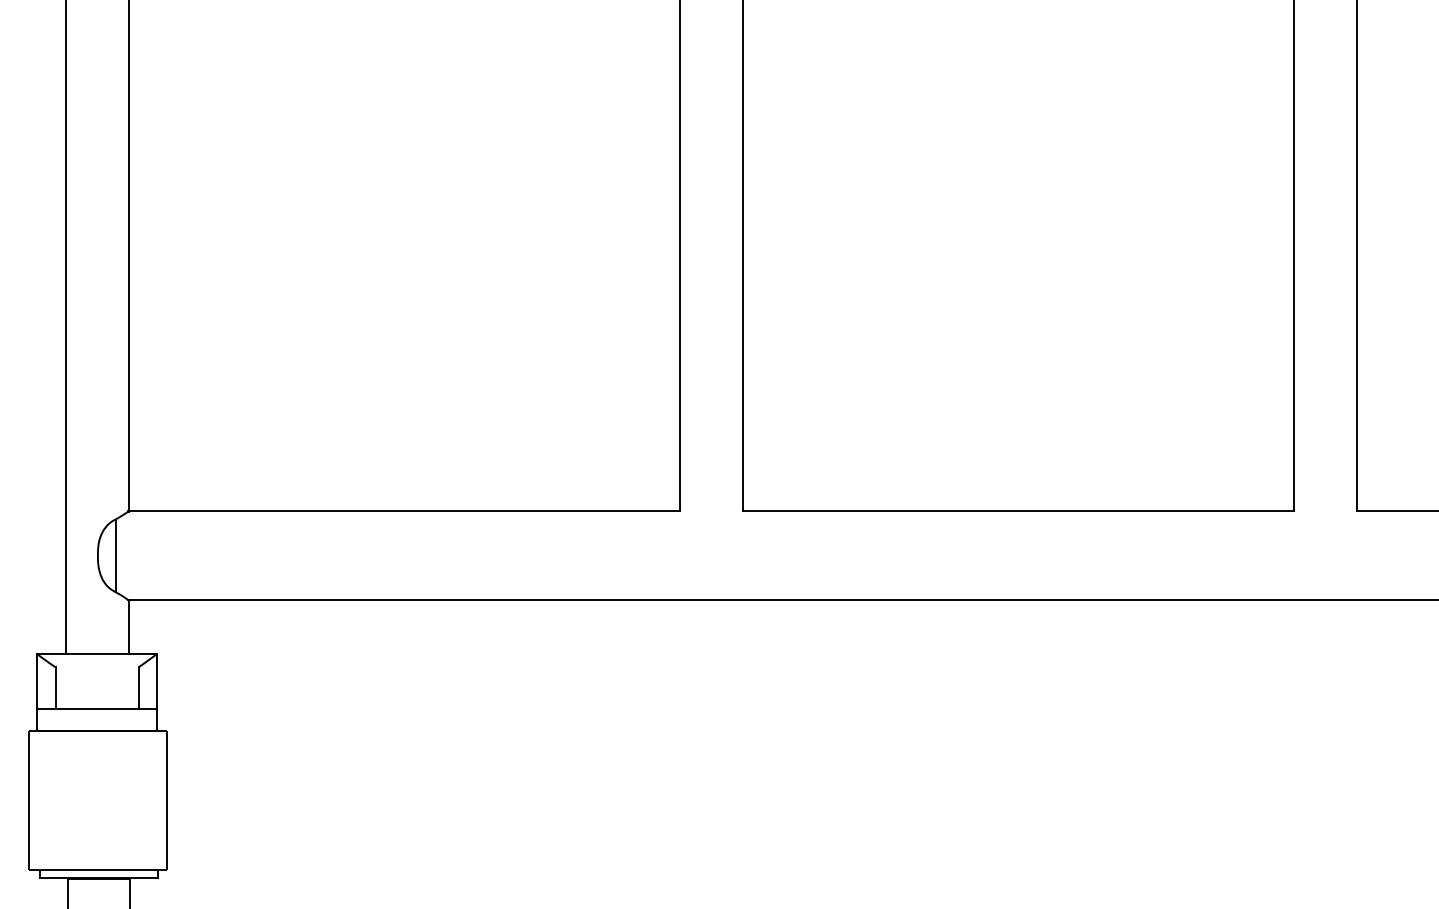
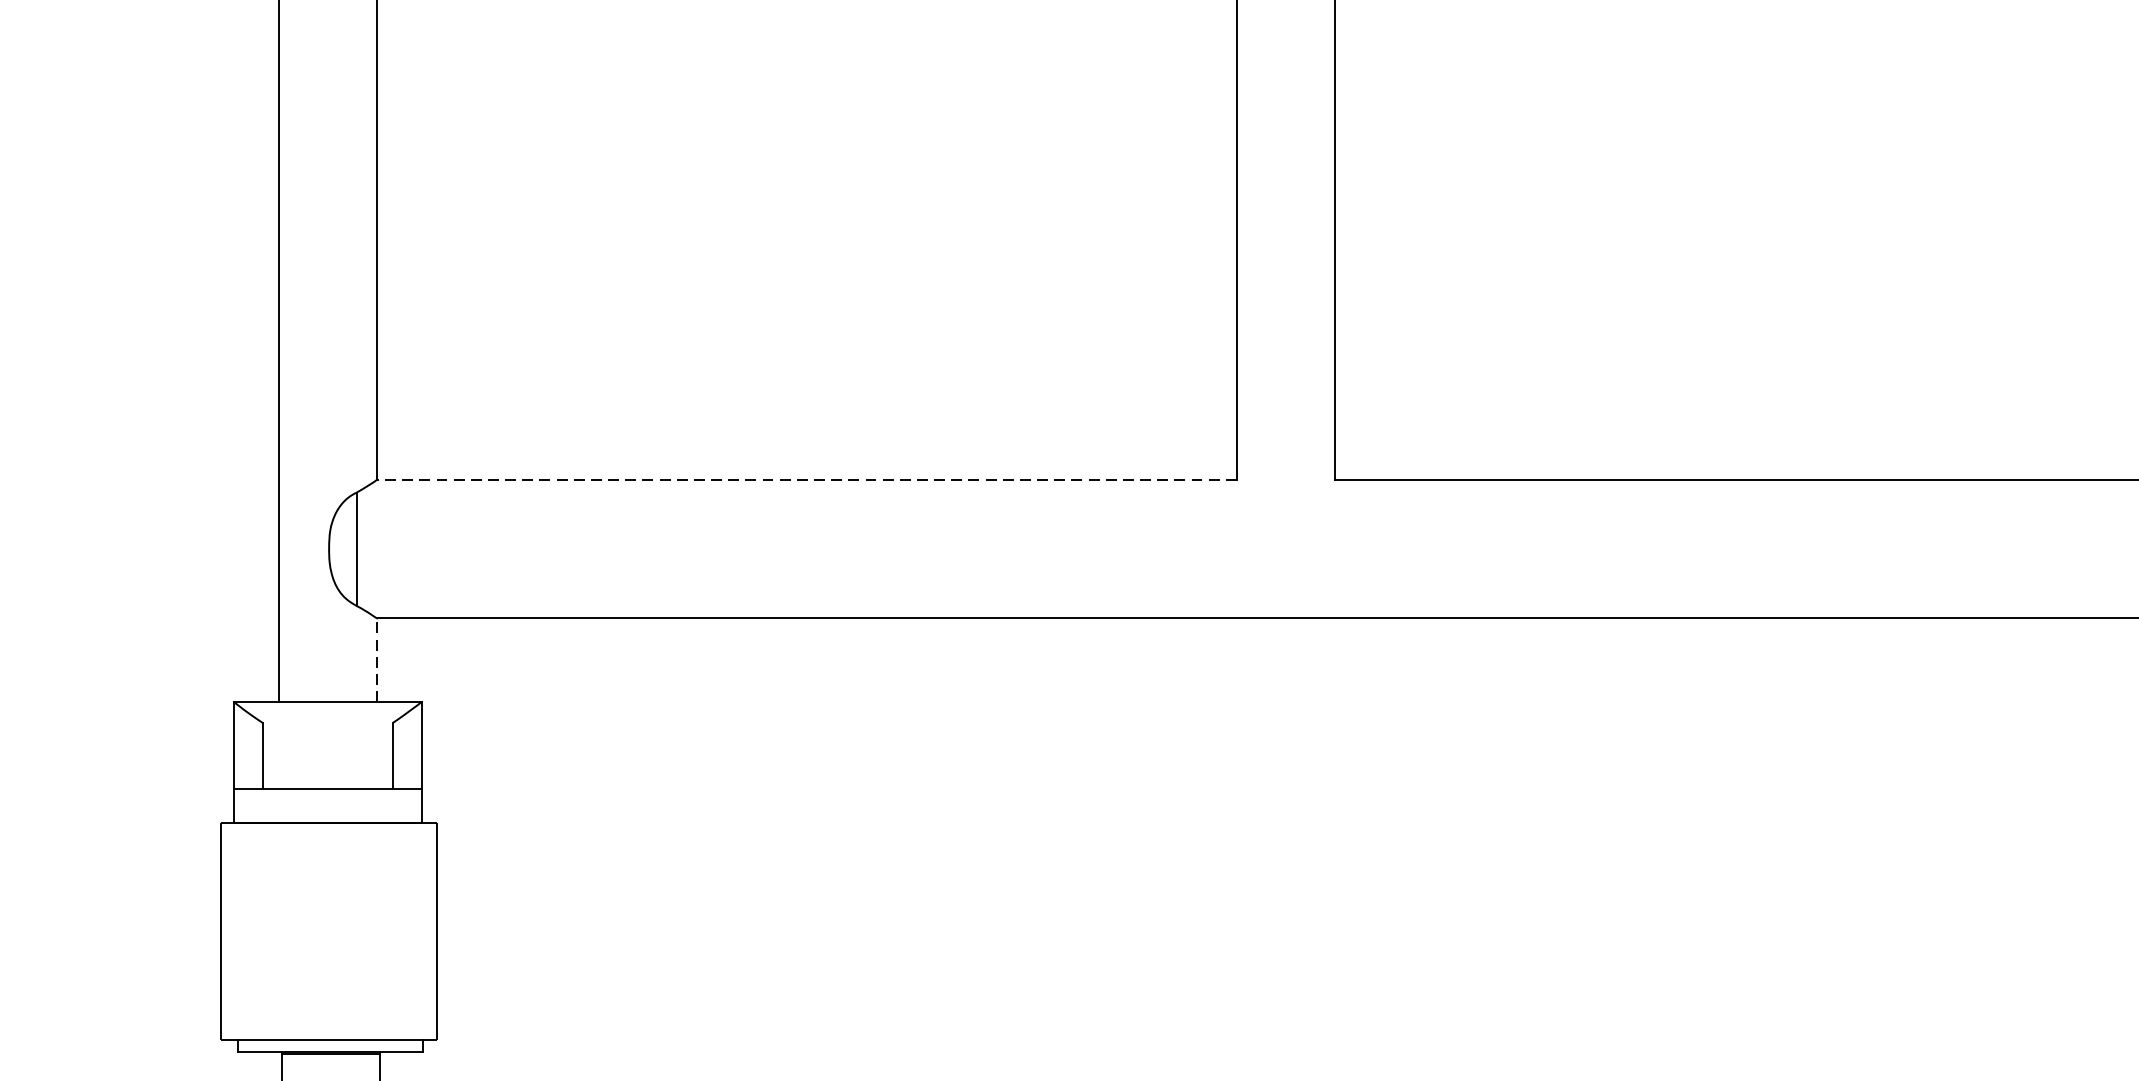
line: (404, 511) -> (807, 480), solid -> dashed
line: (128, 626) -> (376, 659), solid -> dashed

